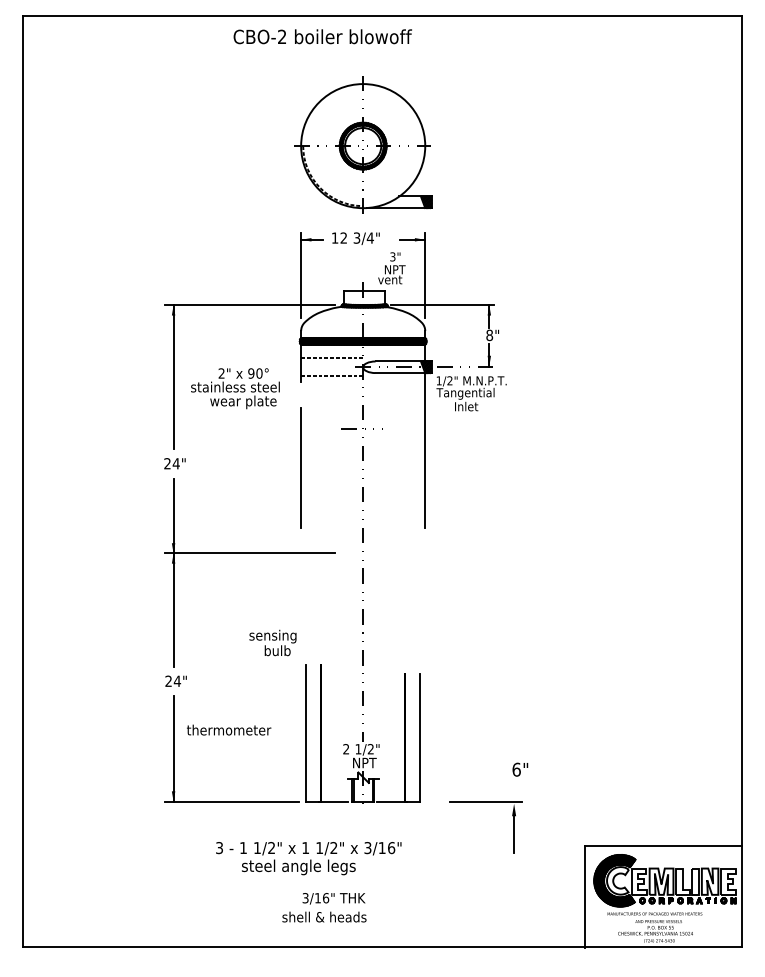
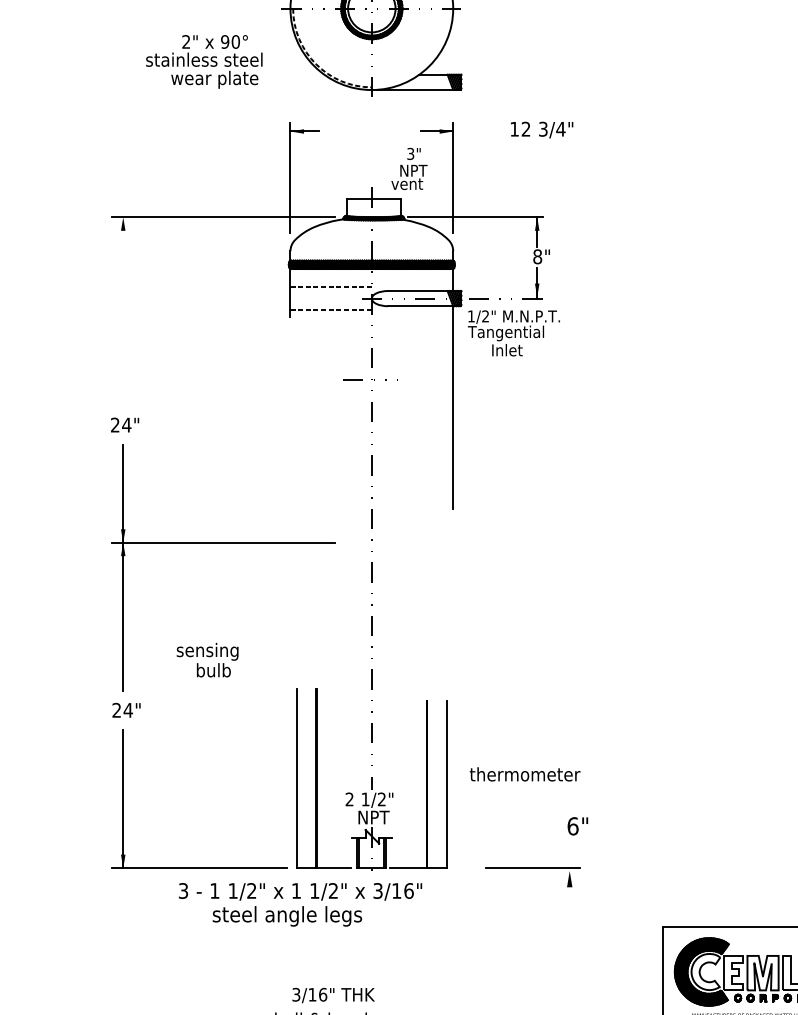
text: (355, 238) -> (541, 129), moved
line: (173, 377) -> (123, 312), removed
text: (235, 388) -> (204, 61), moved
line: (301, 467) -> (290, 430), removed
text: (272, 642) -> (207, 659), moved
text: (229, 729) -> (525, 773), moved
line: (514, 834) -> (570, 911), removed
text: (308, 858) -> (300, 904), moved

